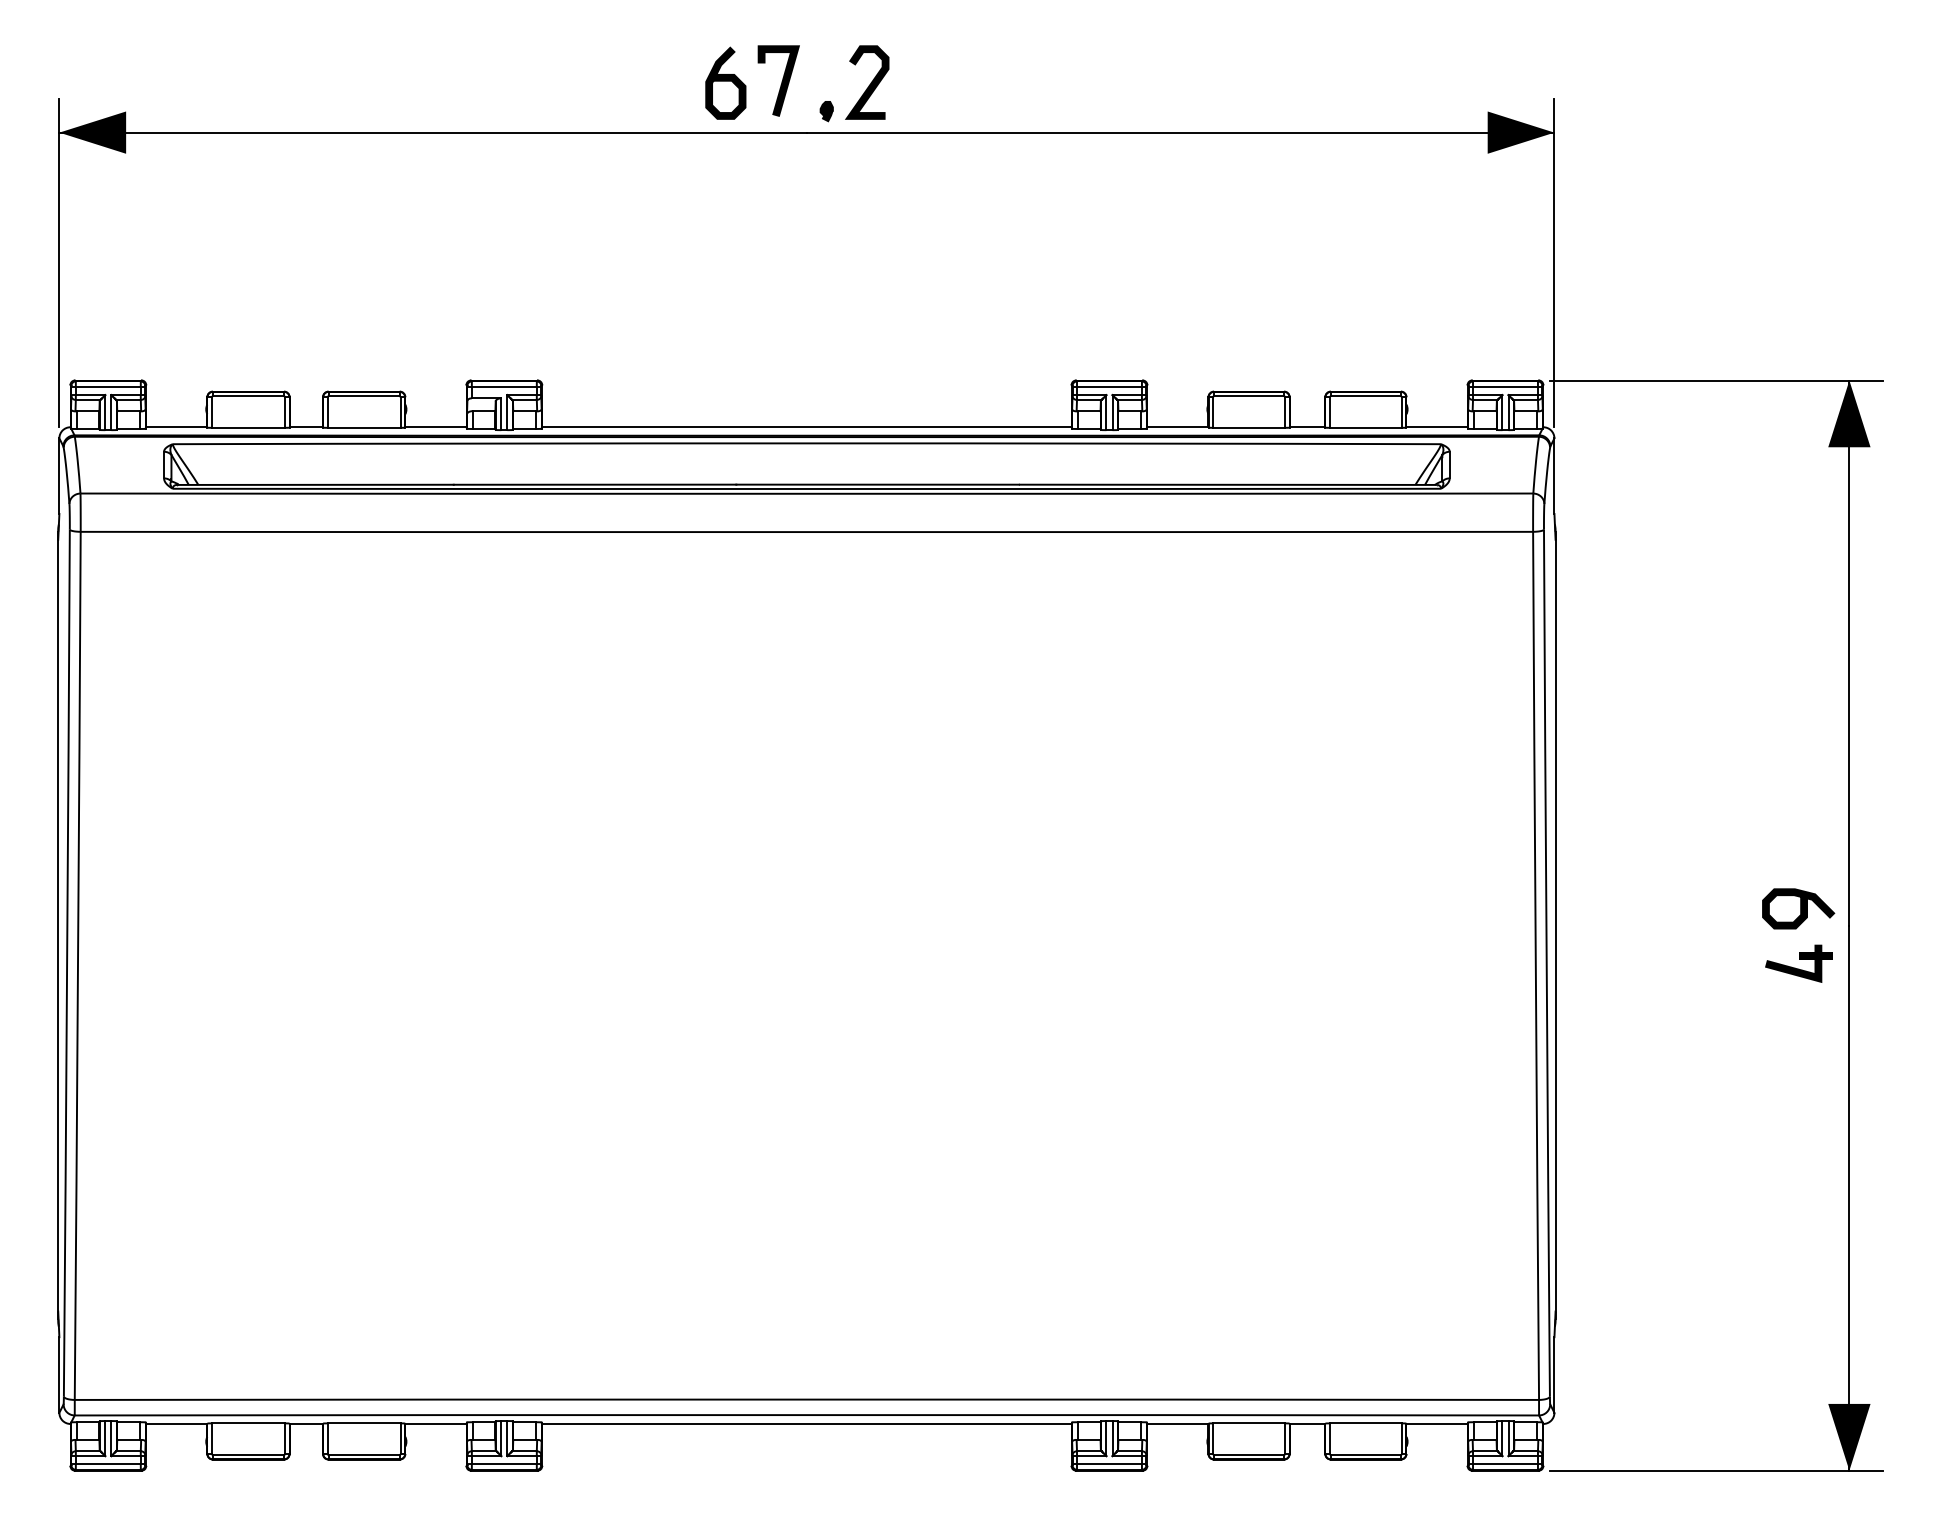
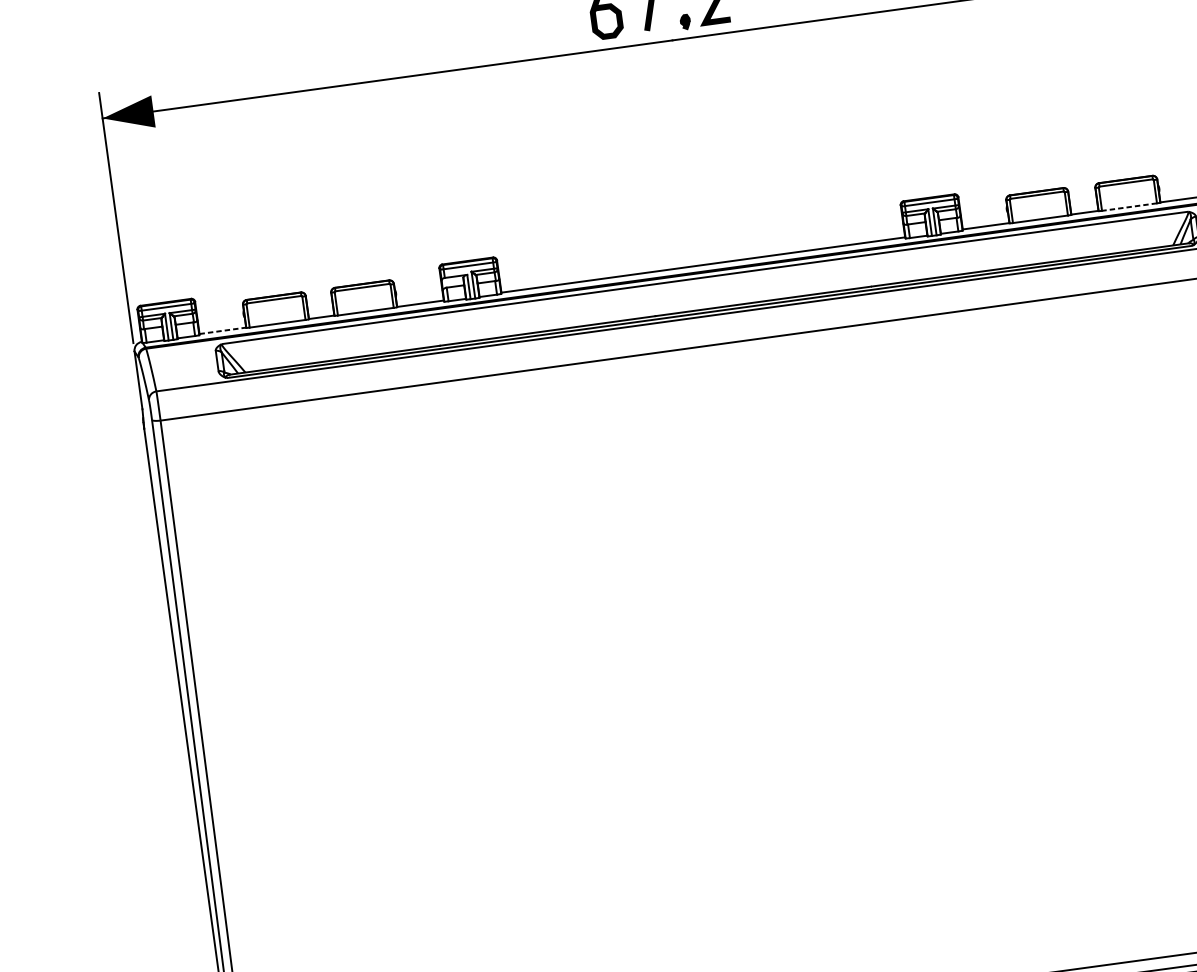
line: (176, 427) -> (222, 331), solid -> dashed
line: (1365, 427) -> (1129, 206), solid -> dashed

